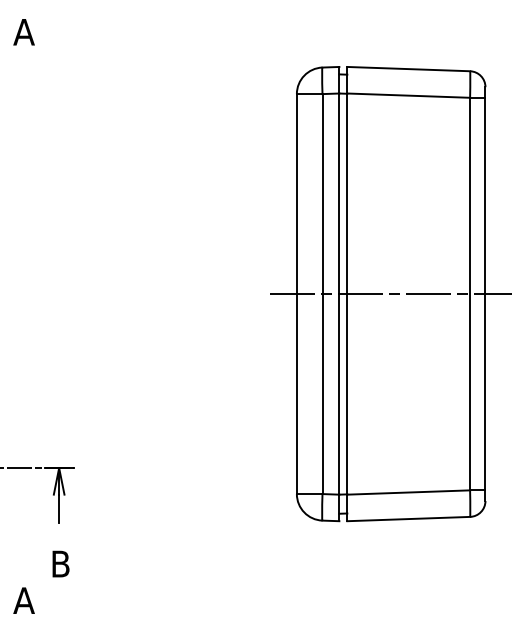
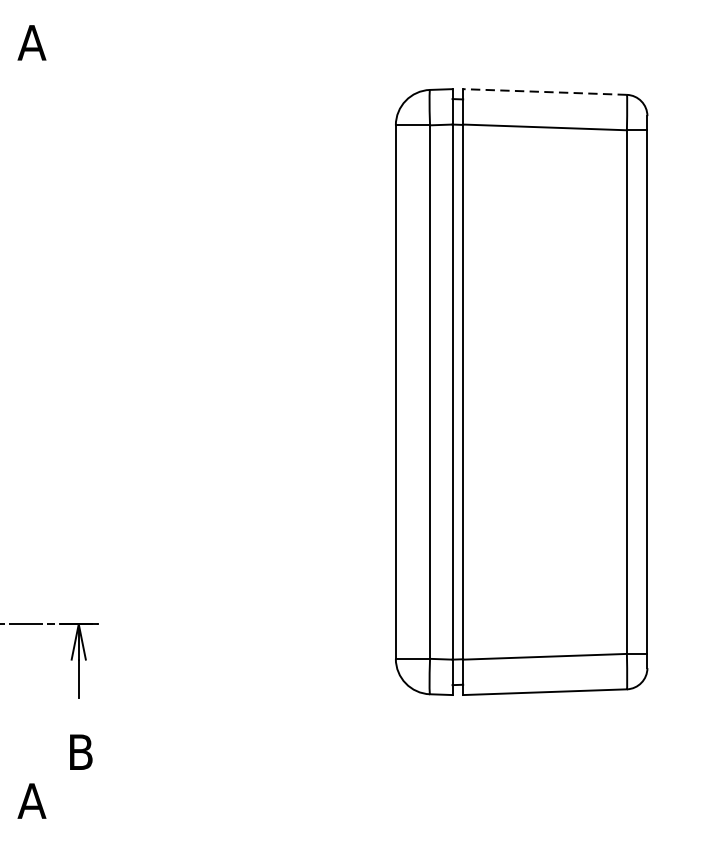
line: (408, 69) -> (544, 92), solid -> dashed
line: (391, 294) -> (522, 392), removed

